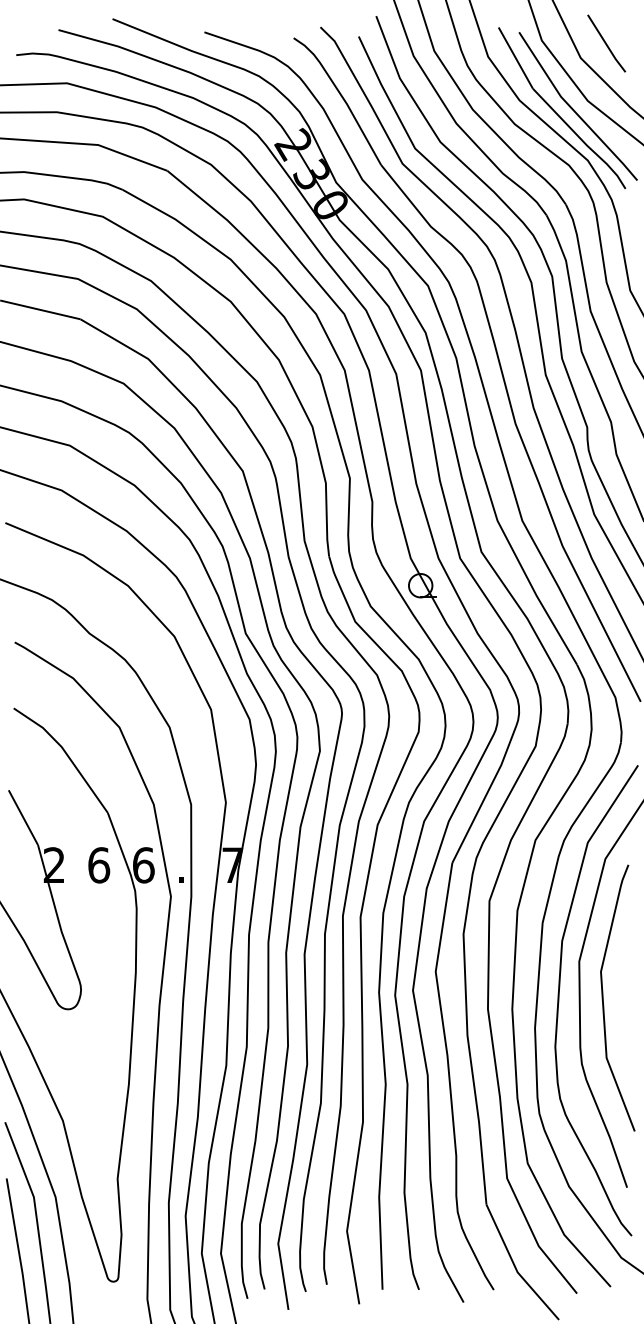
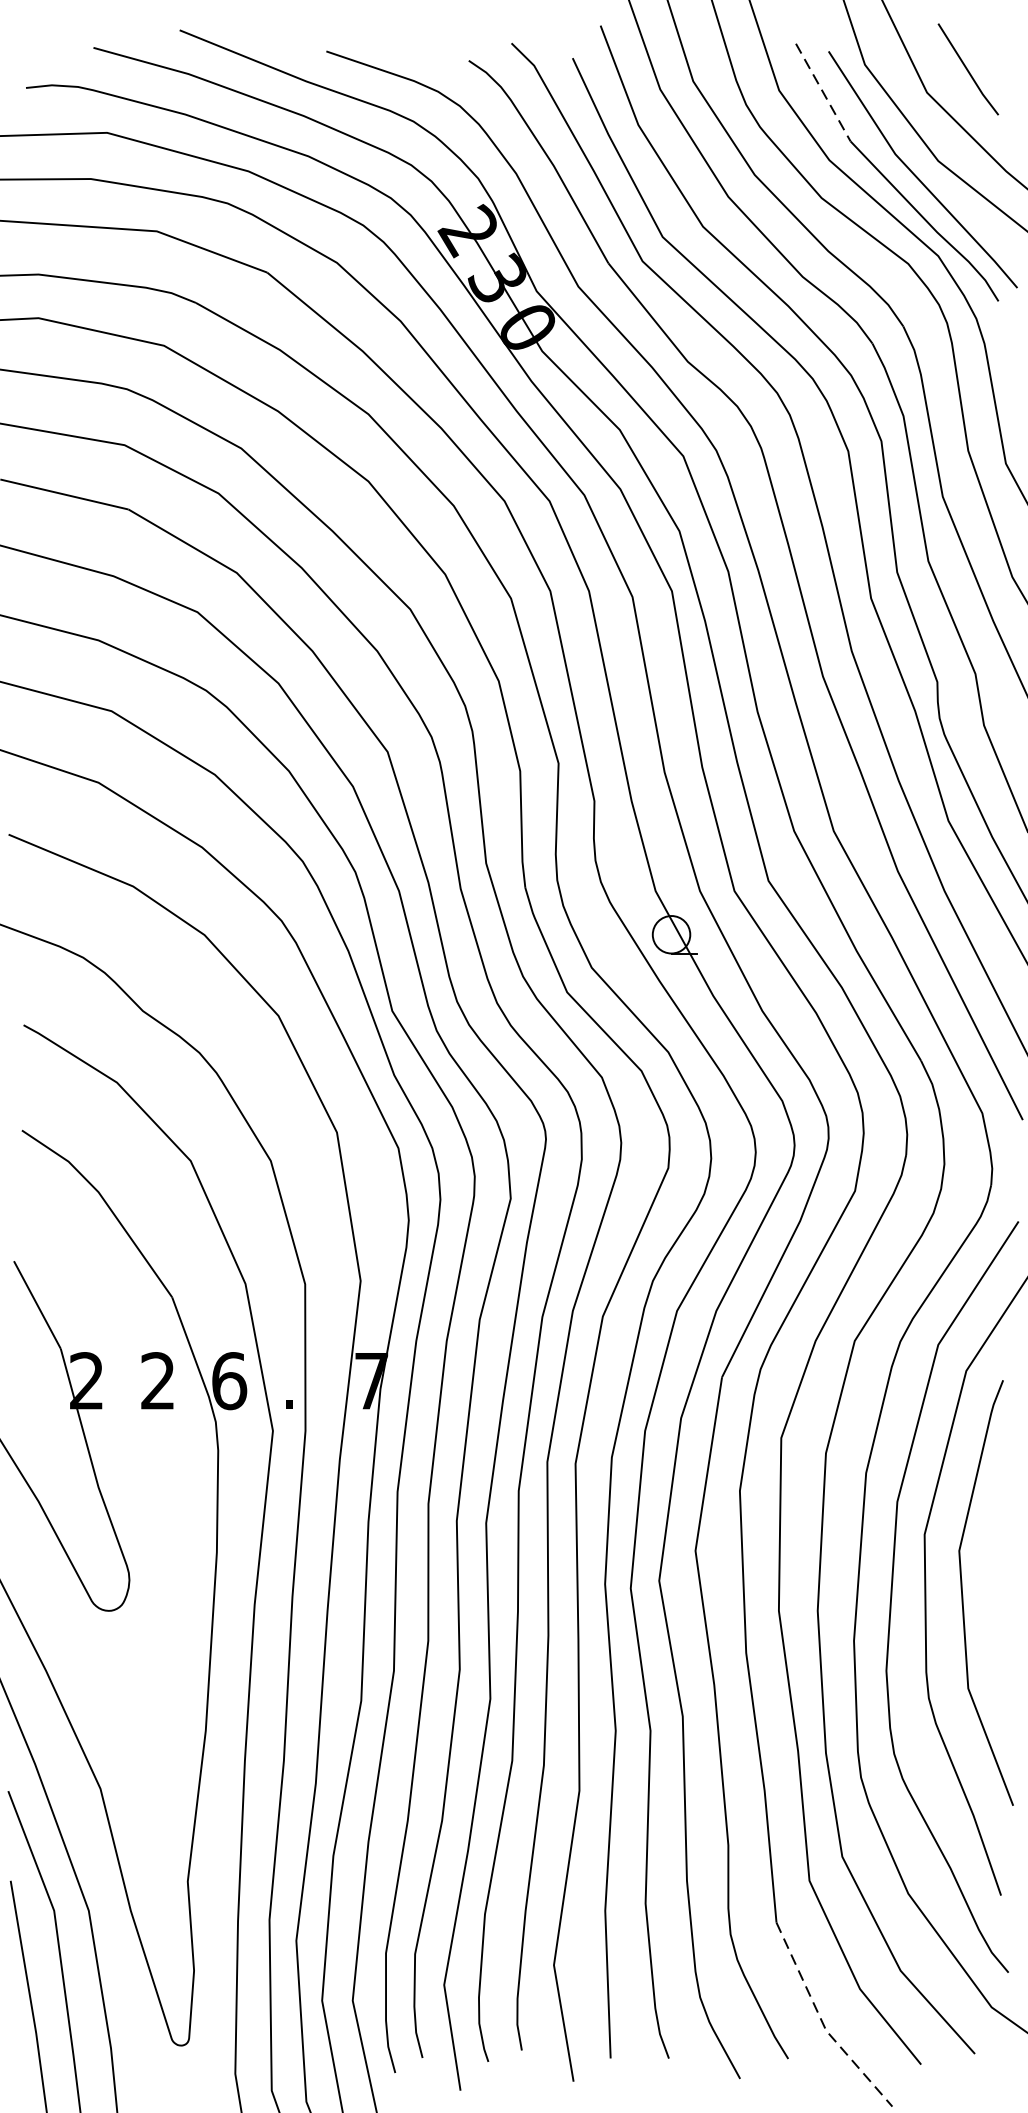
line: (516, 58) -> (824, 93), solid -> dashed
text: (99, 865) -> (158, 1381), 6 -> 2
line: (515, 1267) -> (822, 2022), solid -> dashed

